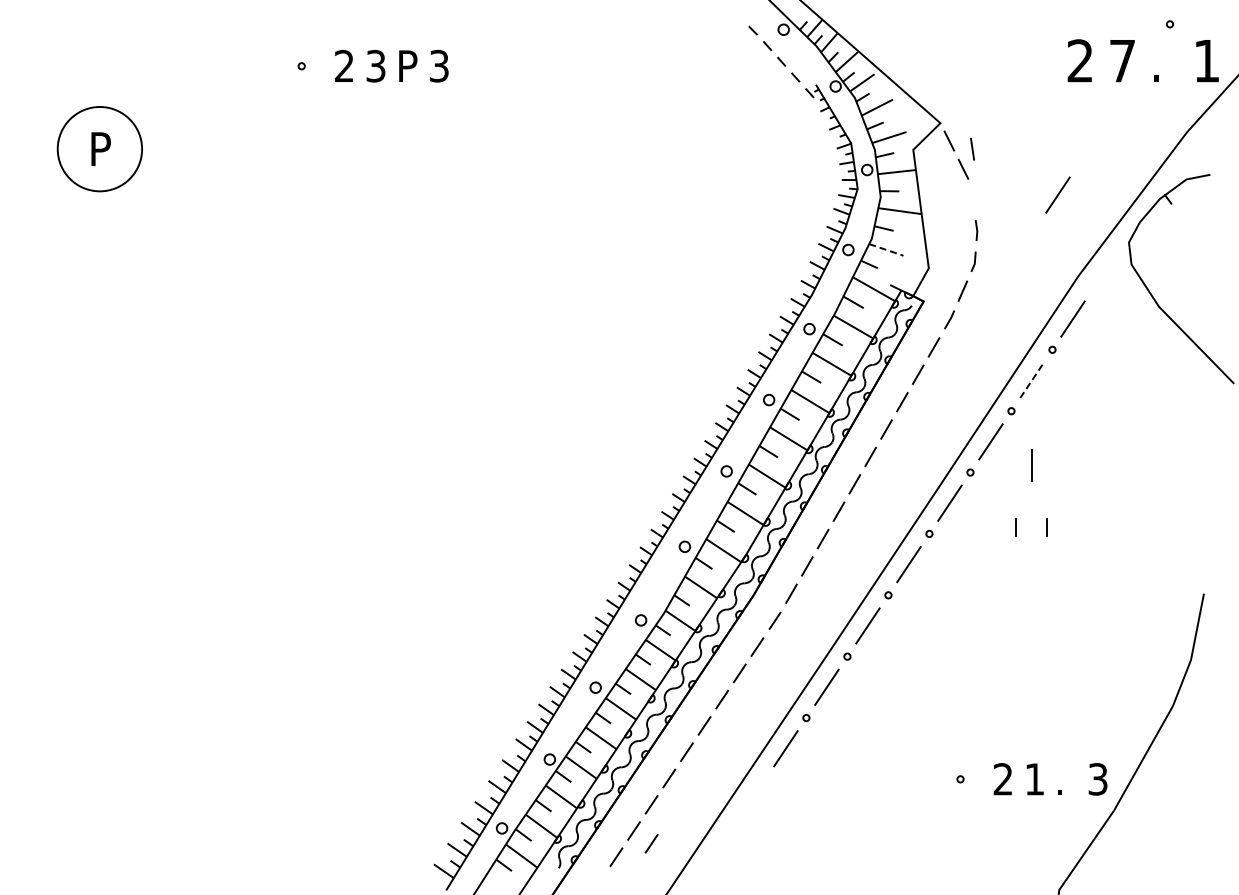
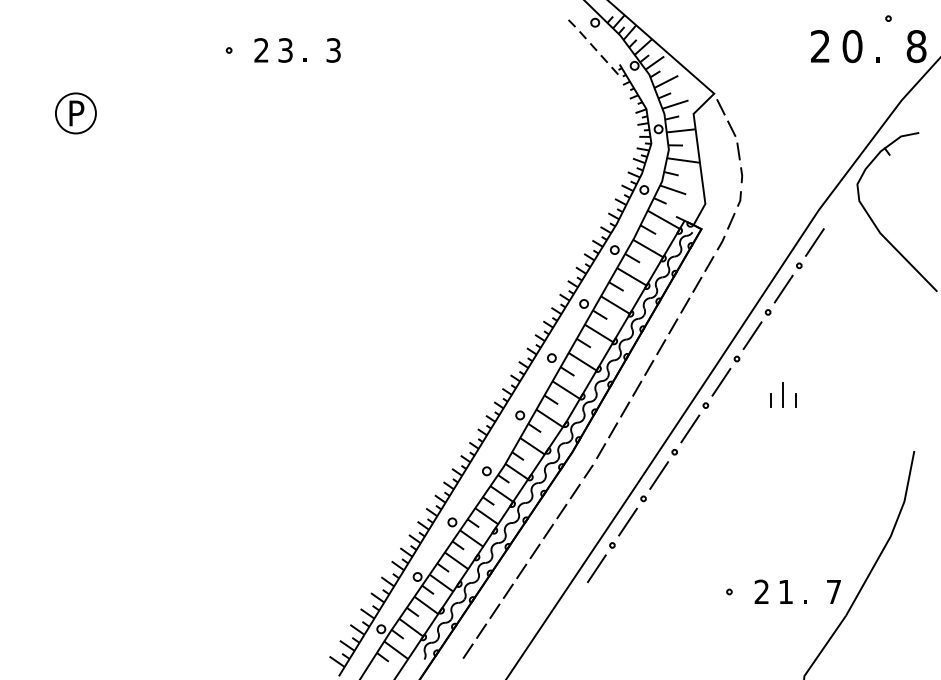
text: (1122, 60) -> (852, 46), 7 -> 0
text: (1206, 60) -> (916, 46), 1 -> 8
text: (408, 65) -> (310, 49), P -> .
circle: (99, 148) -> (75, 112), size x0.62
line: (972, 148) -> (738, 150), moved
line: (1057, 194) -> (803, 147), removed
line: (886, 250) -> (673, 190), dashed -> solid
line: (1032, 380) -> (784, 289), dashed -> solid
line: (1031, 465) -> (783, 395), moved
text: (1097, 779) -> (833, 592), 3 -> 7
line: (651, 843) -> (494, 640), removed

